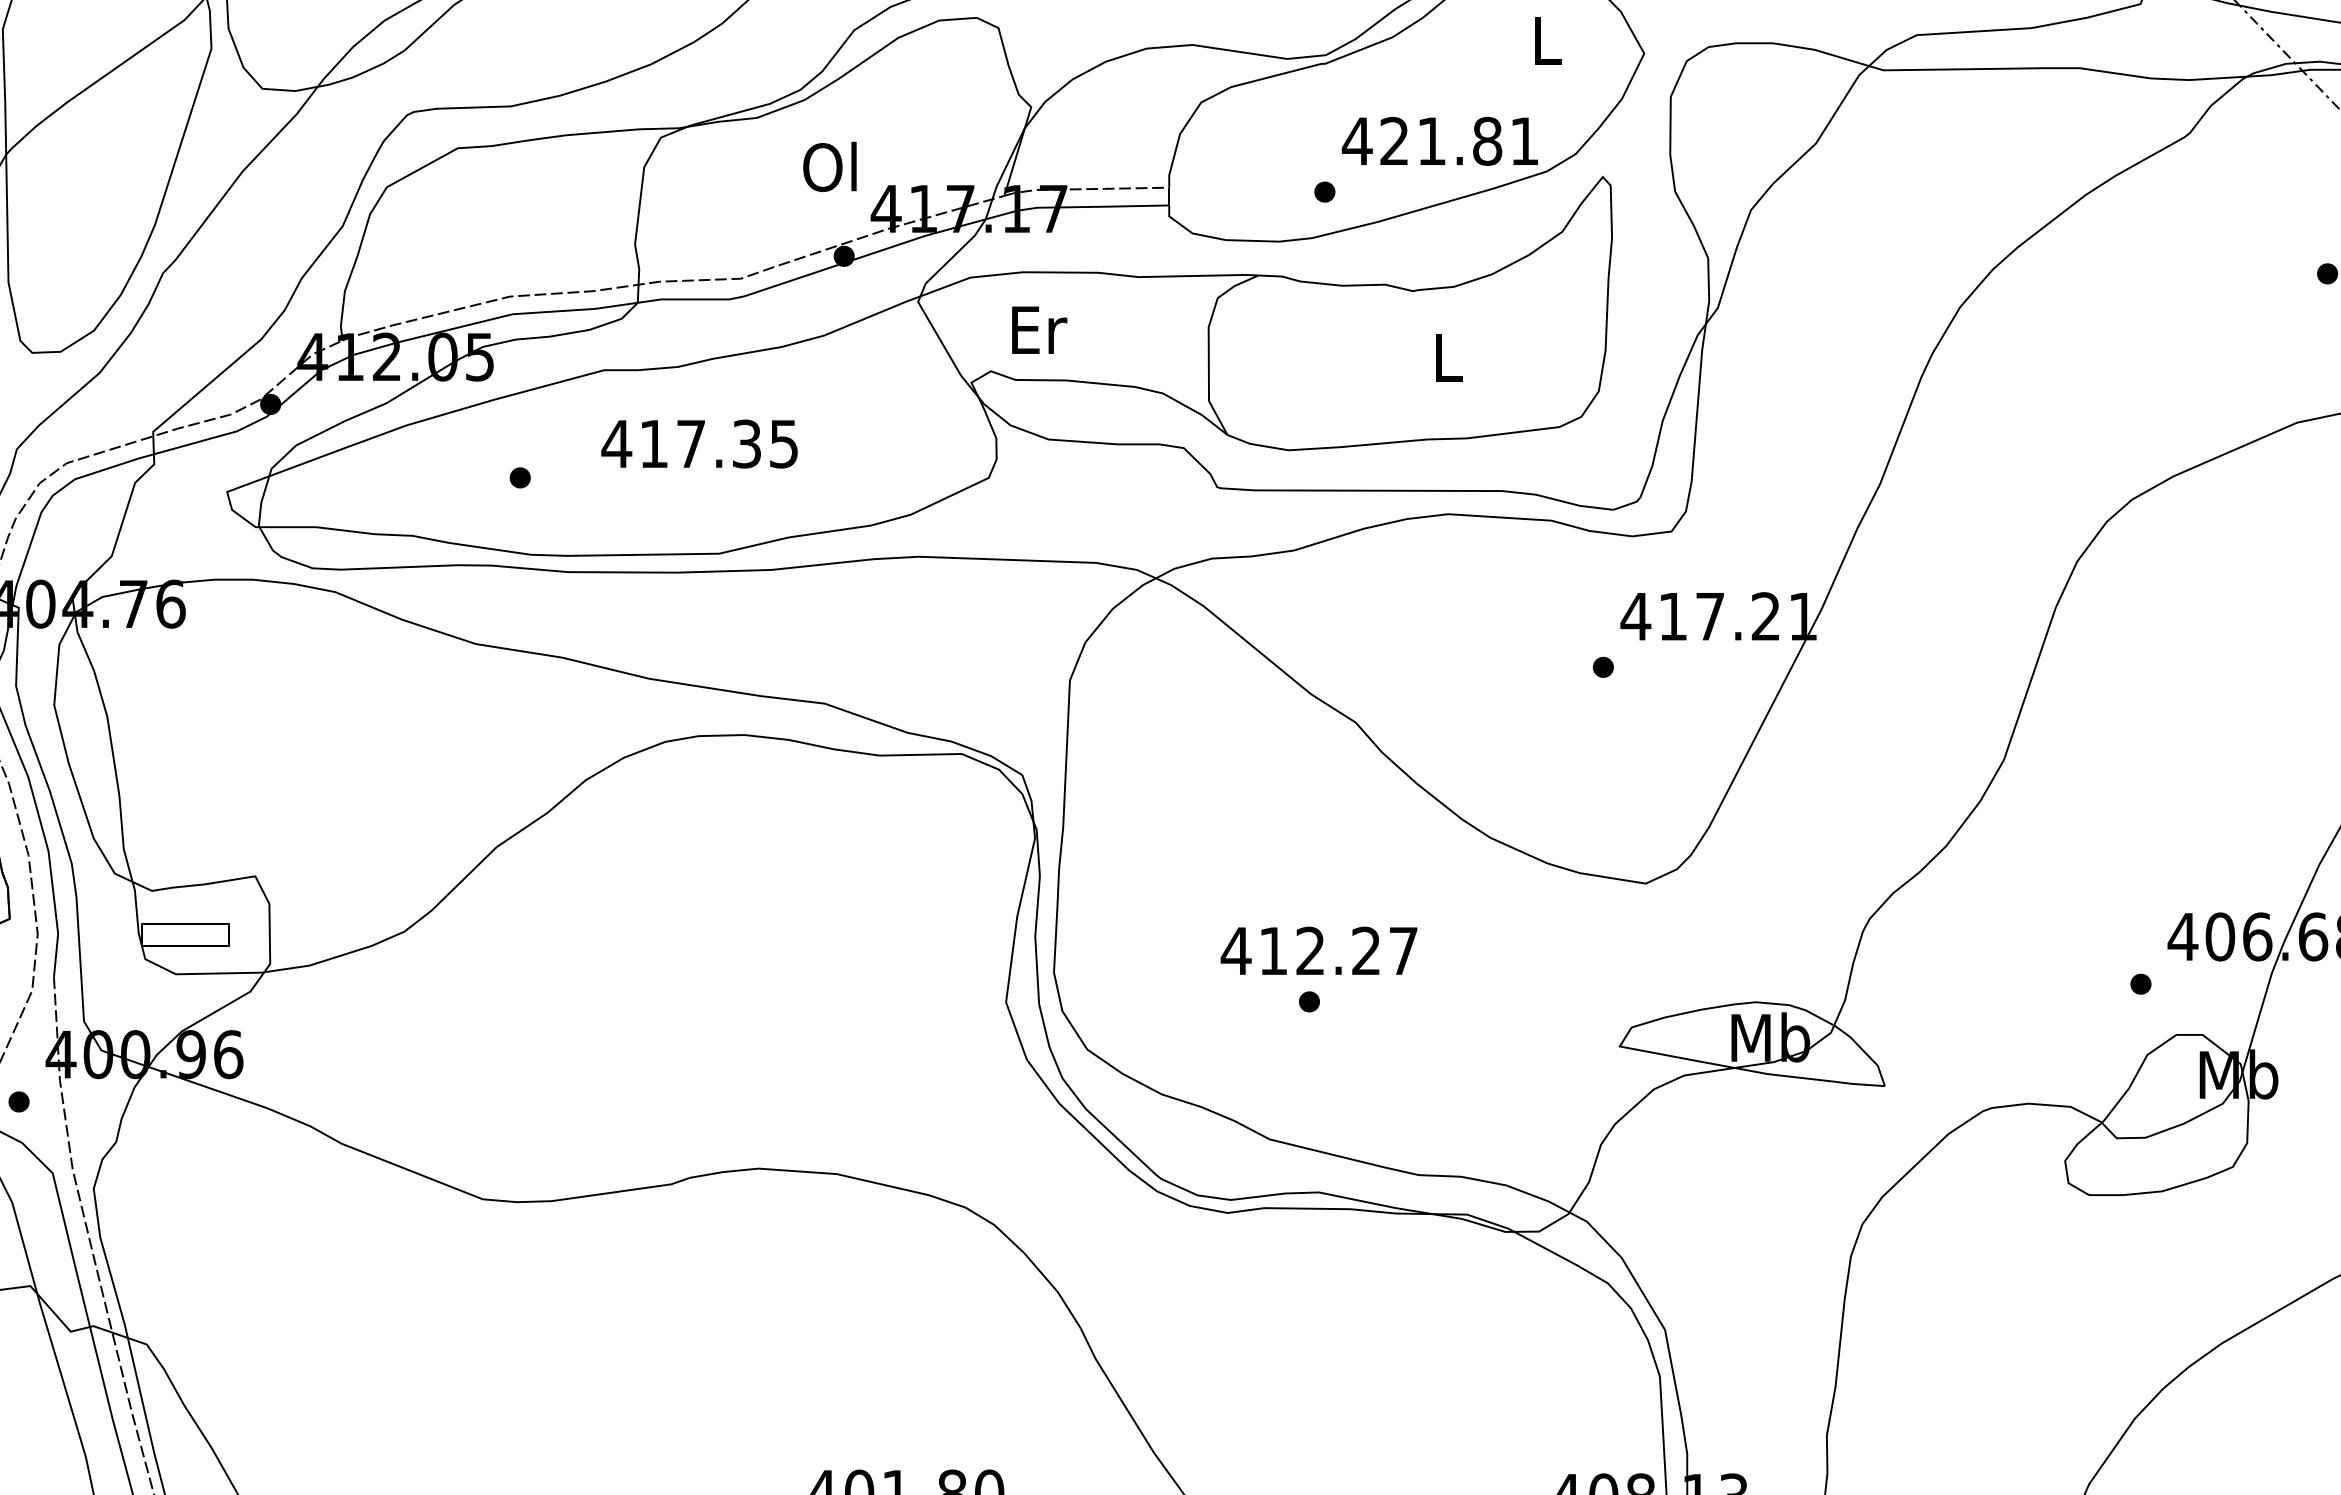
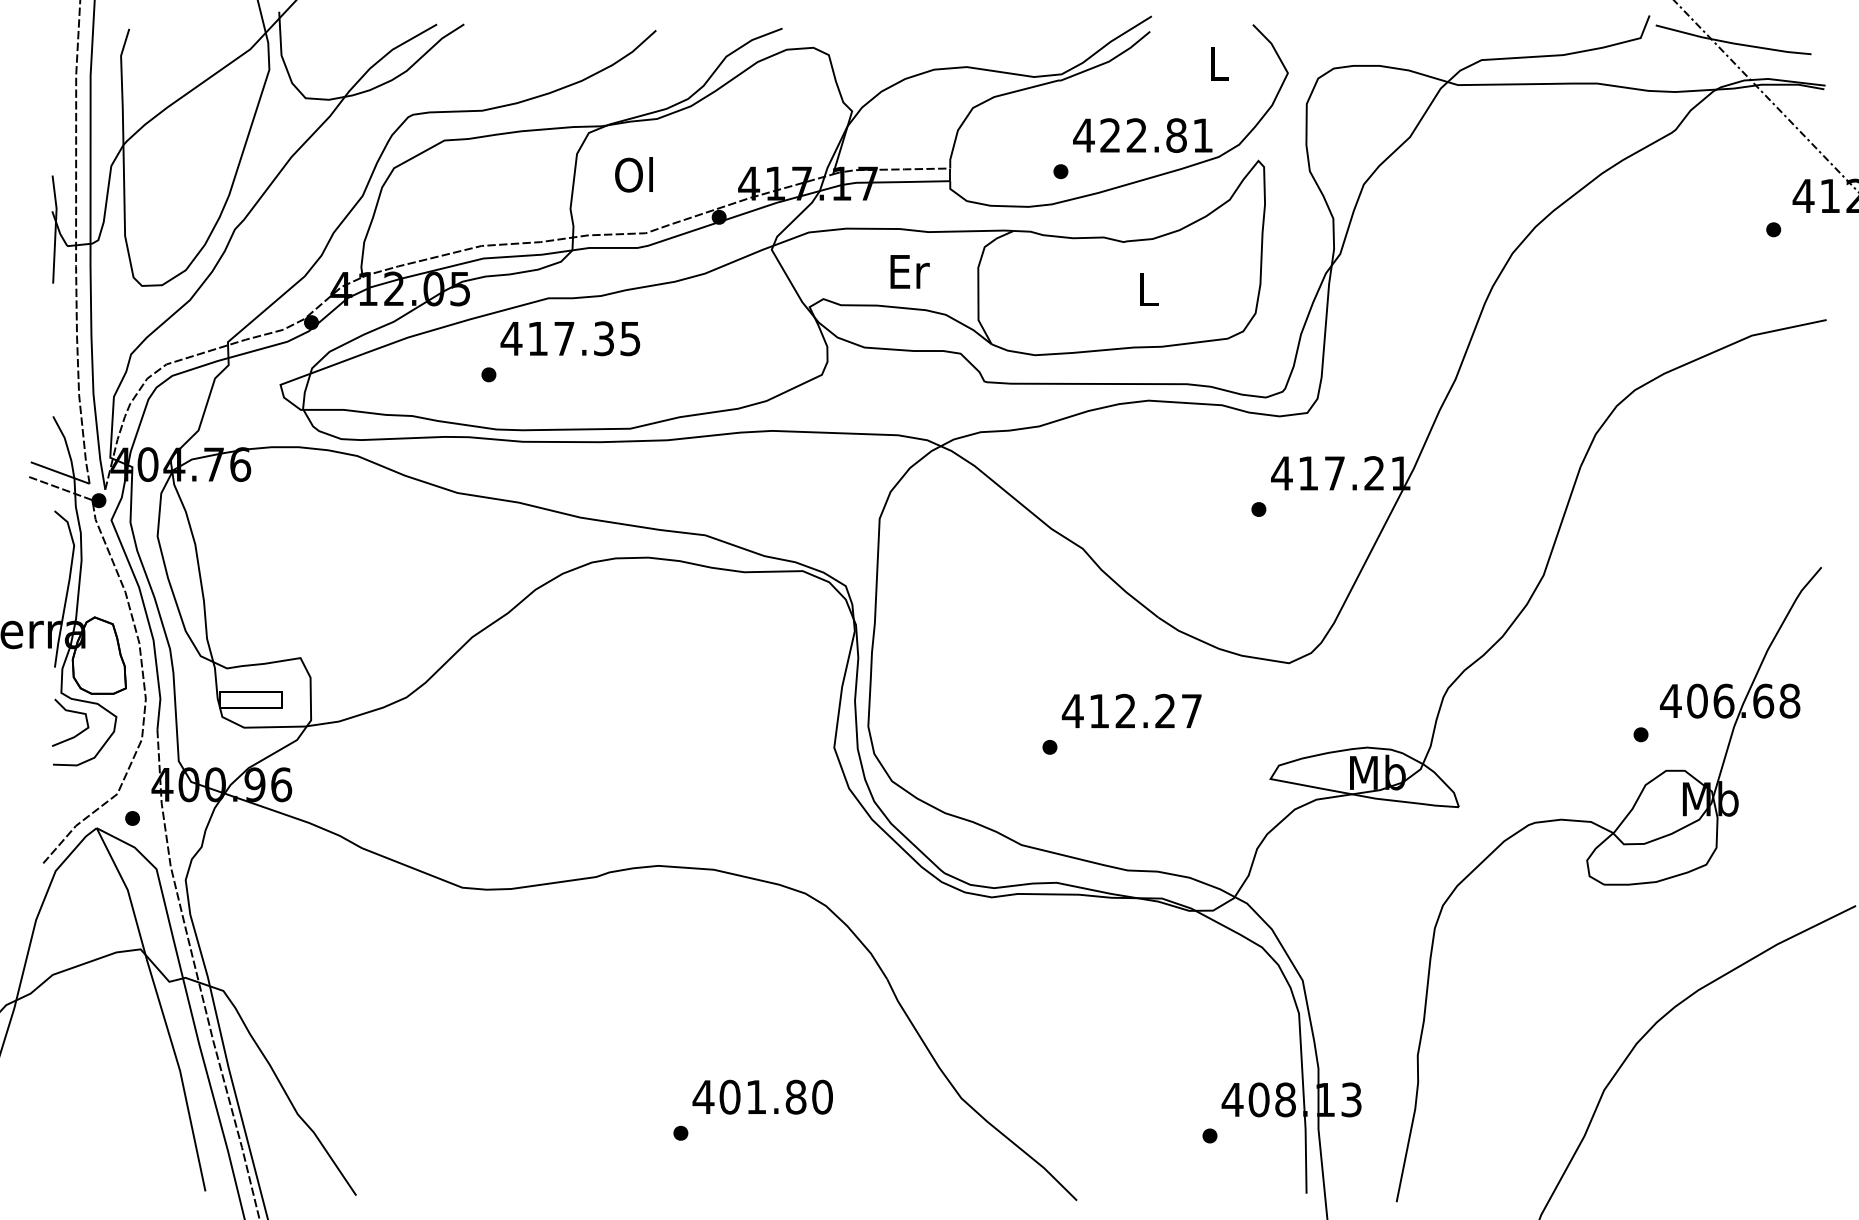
text: (1431, 141) -> (1136, 135), 421.81 -> 422.81
text: (829, 166) -> (633, 174), moved
text: (1038, 329) -> (909, 271), moved
text: (699, 443) -> (570, 338), moved
text: (1318, 950) -> (1131, 710), moved

